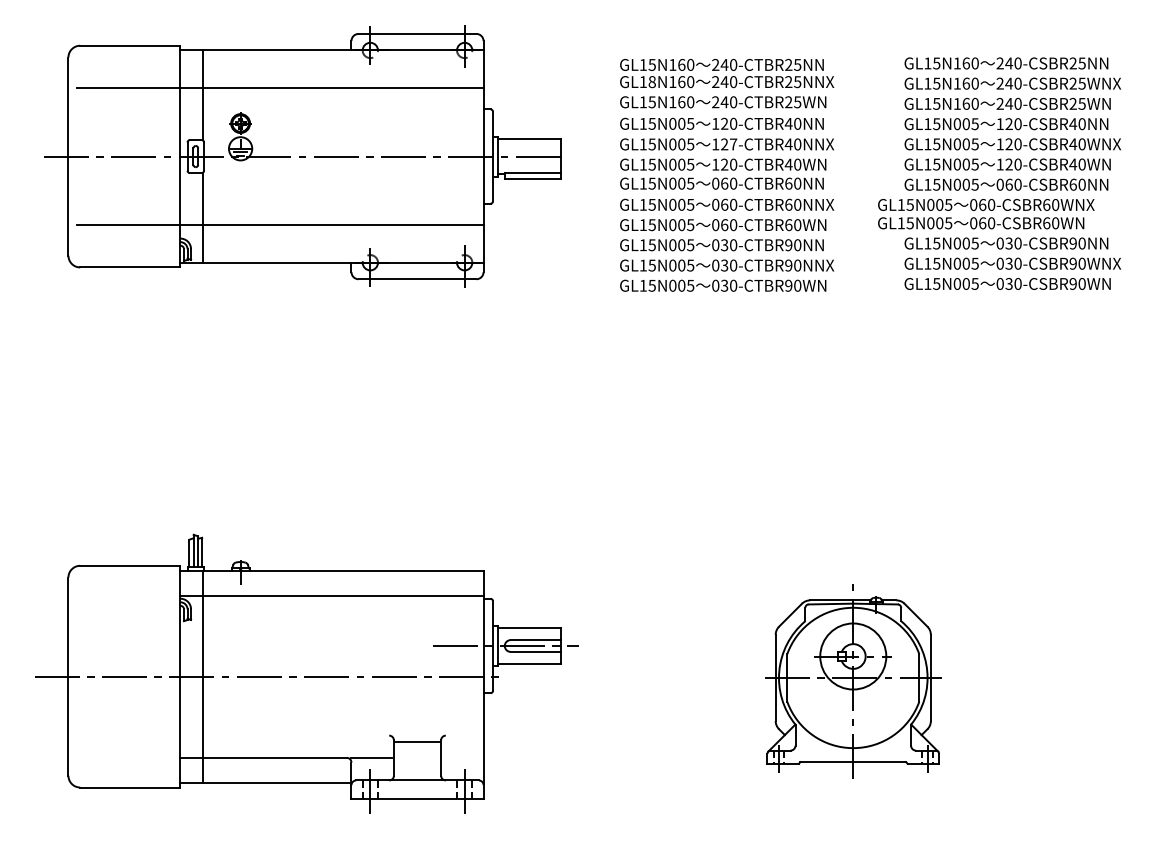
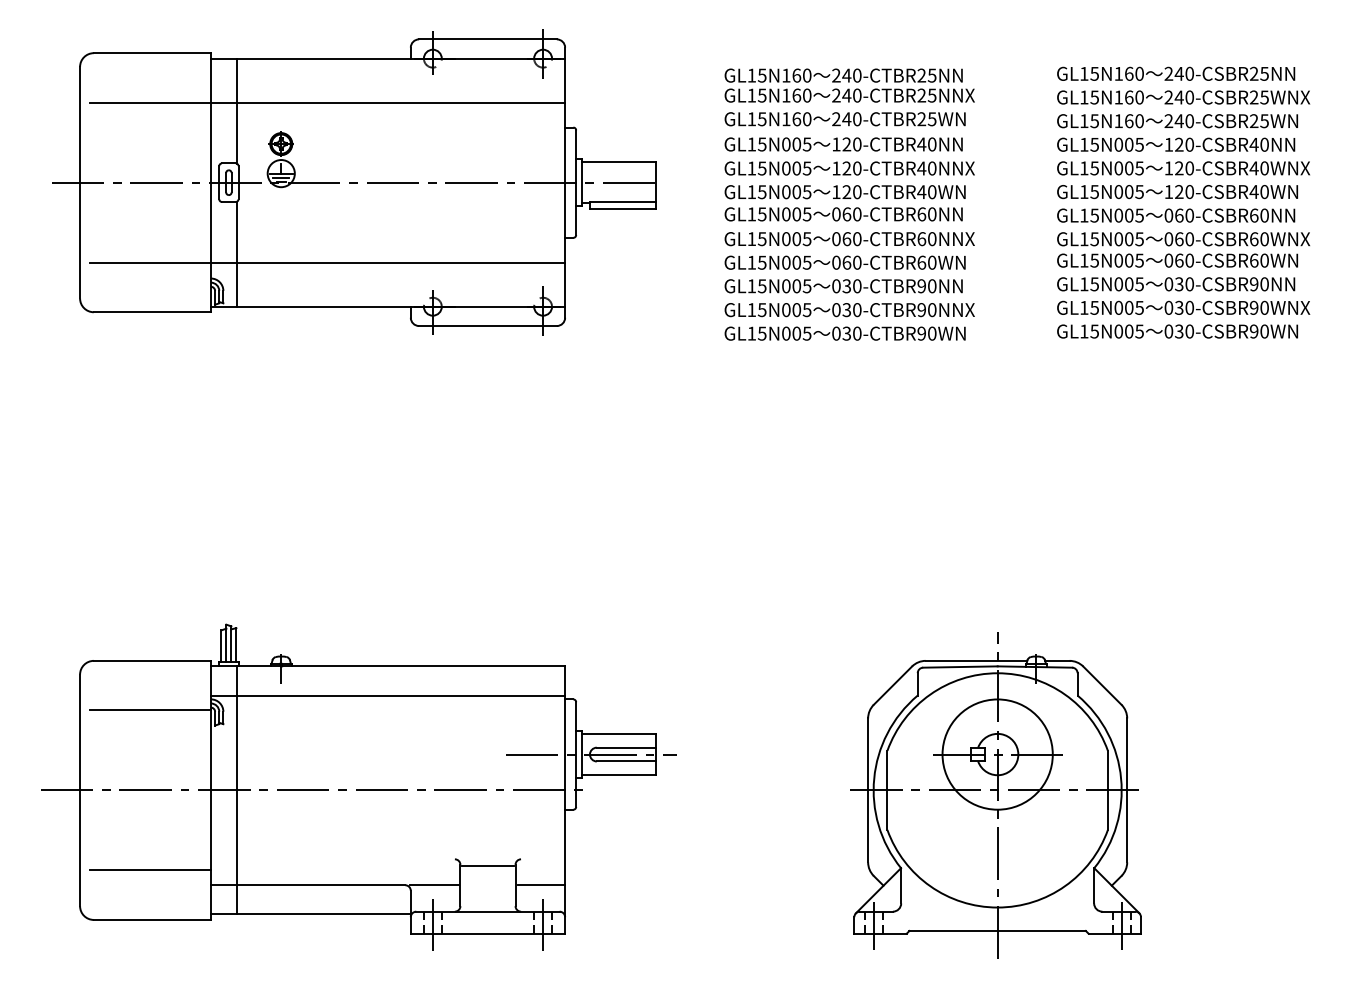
text: (652, 81) -> (762, 95), GL18N160 -> GL15N160
text: (733, 144) -> (857, 168), 127-CTBR40NNX -> 120-CTBR40NNX
text: (986, 213) -> (1183, 249), moved
line: (127, 608) -> (149, 710), added
part: (851, 681) -> (995, 795), size x1.43
line: (127, 745) -> (149, 870), added
line: (463, 758) -> (541, 885), added

